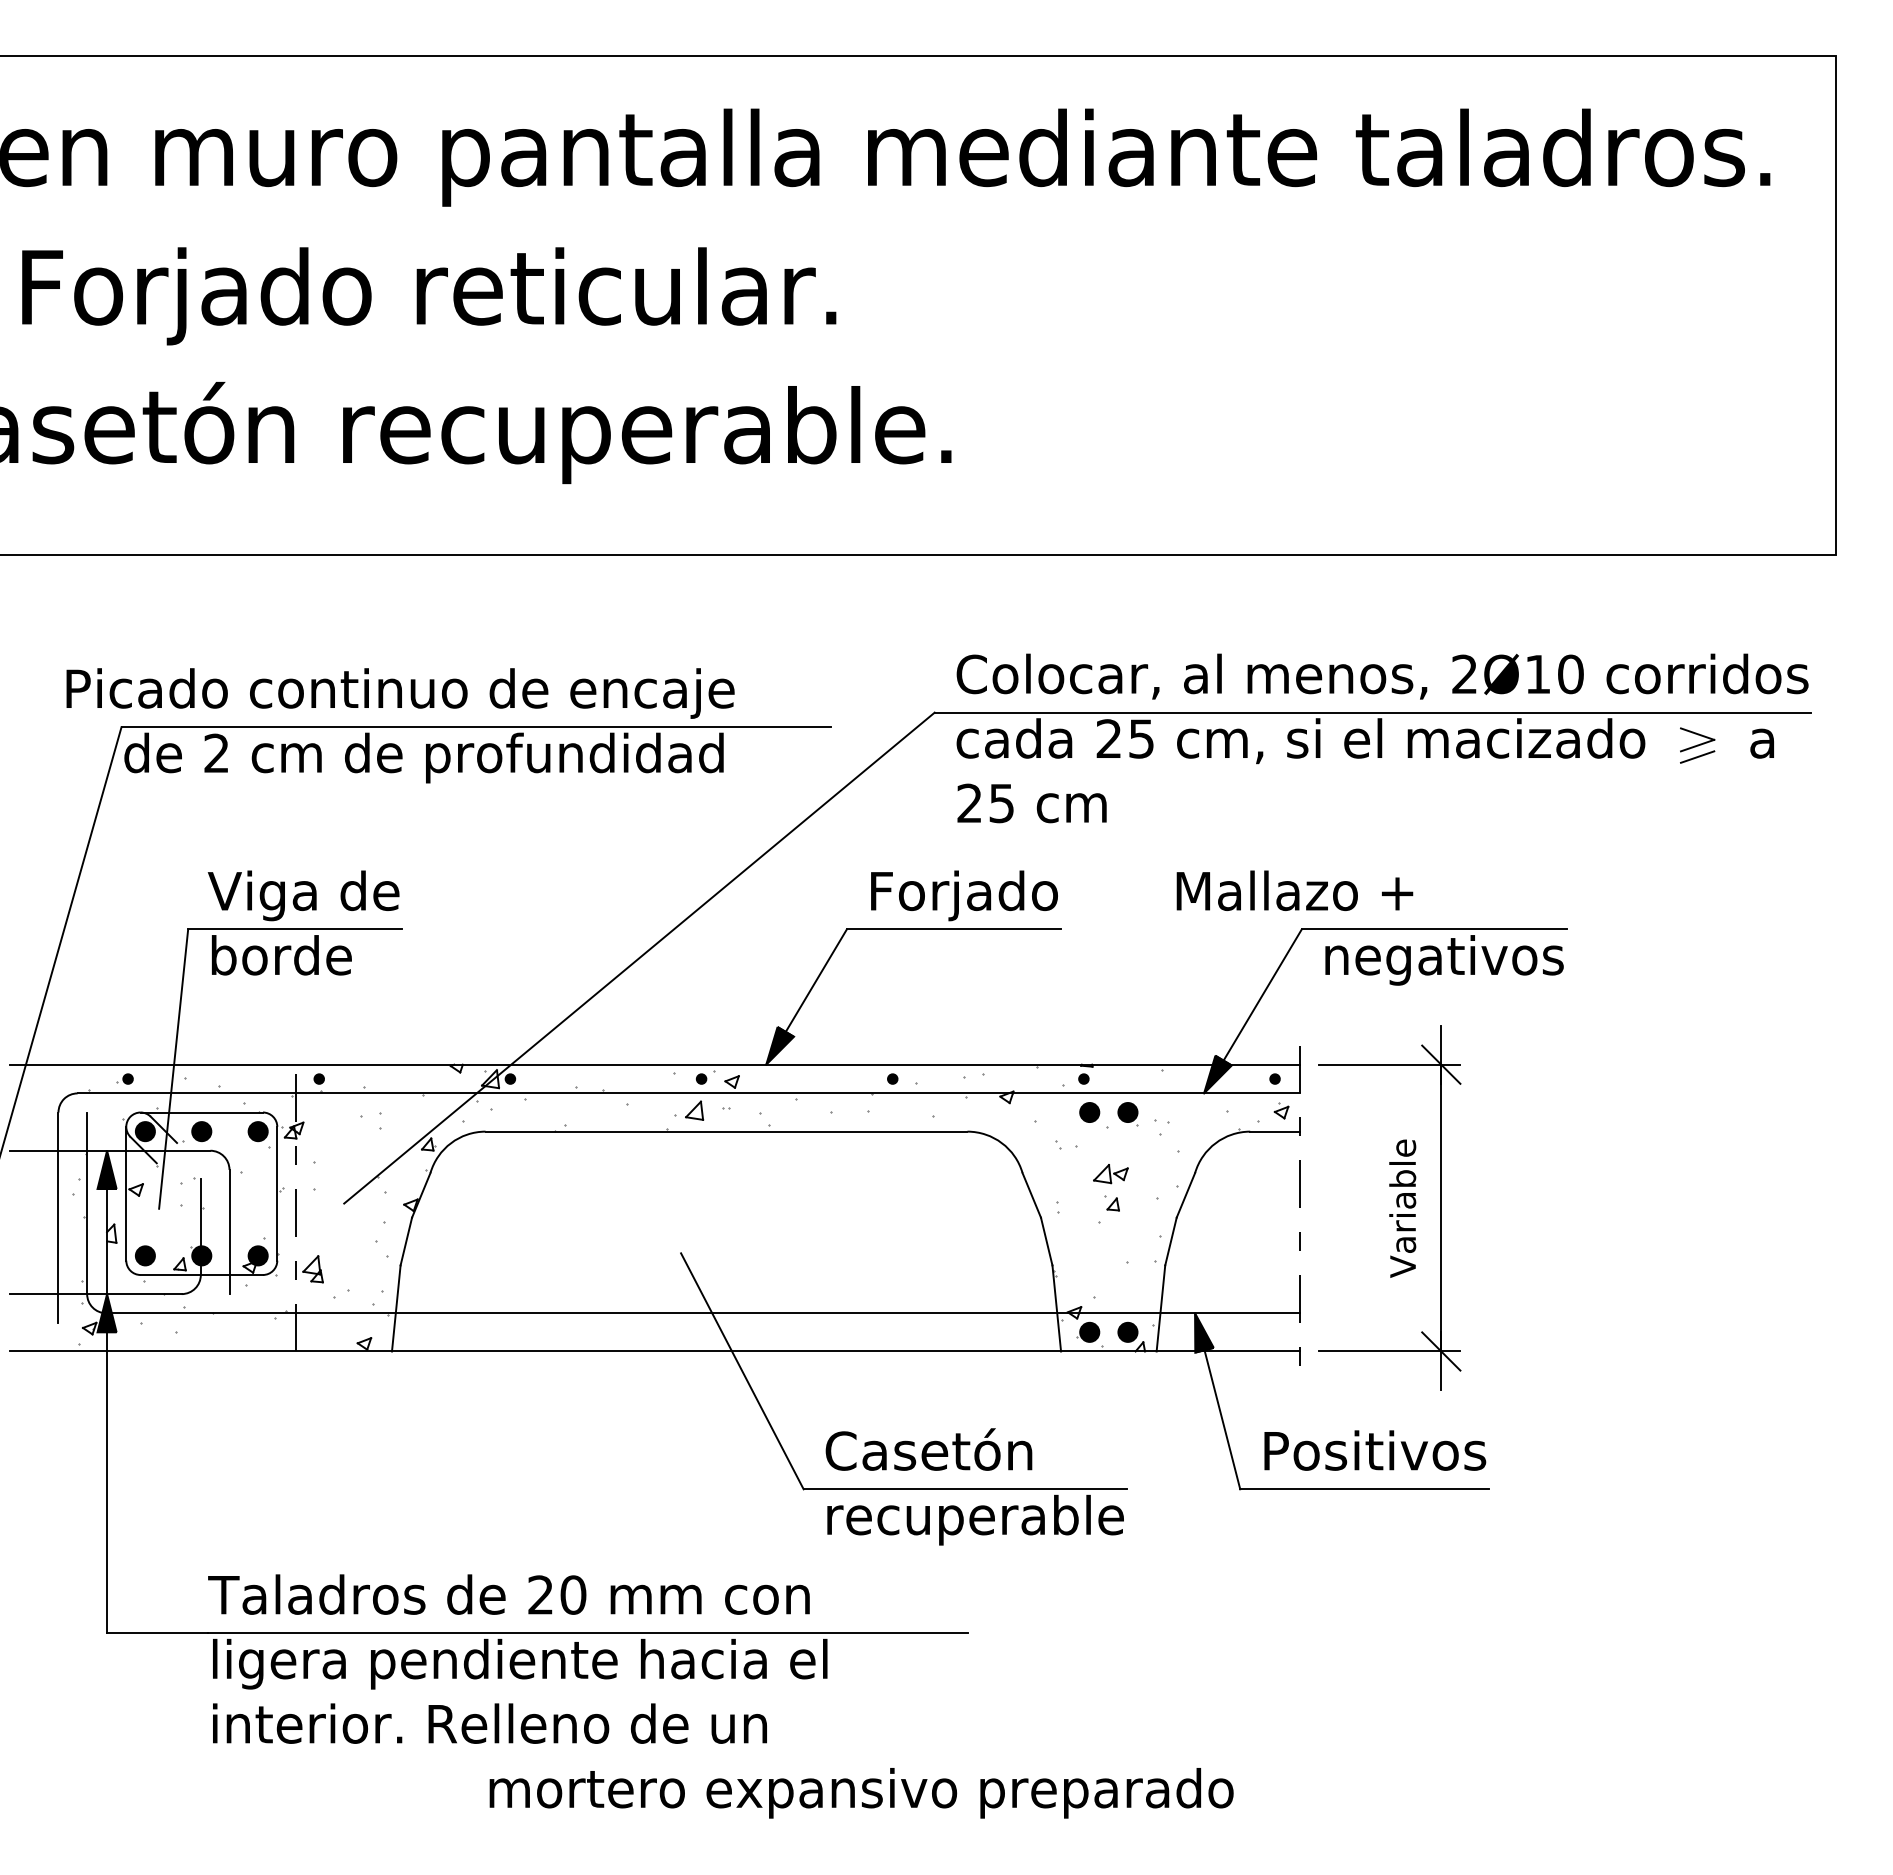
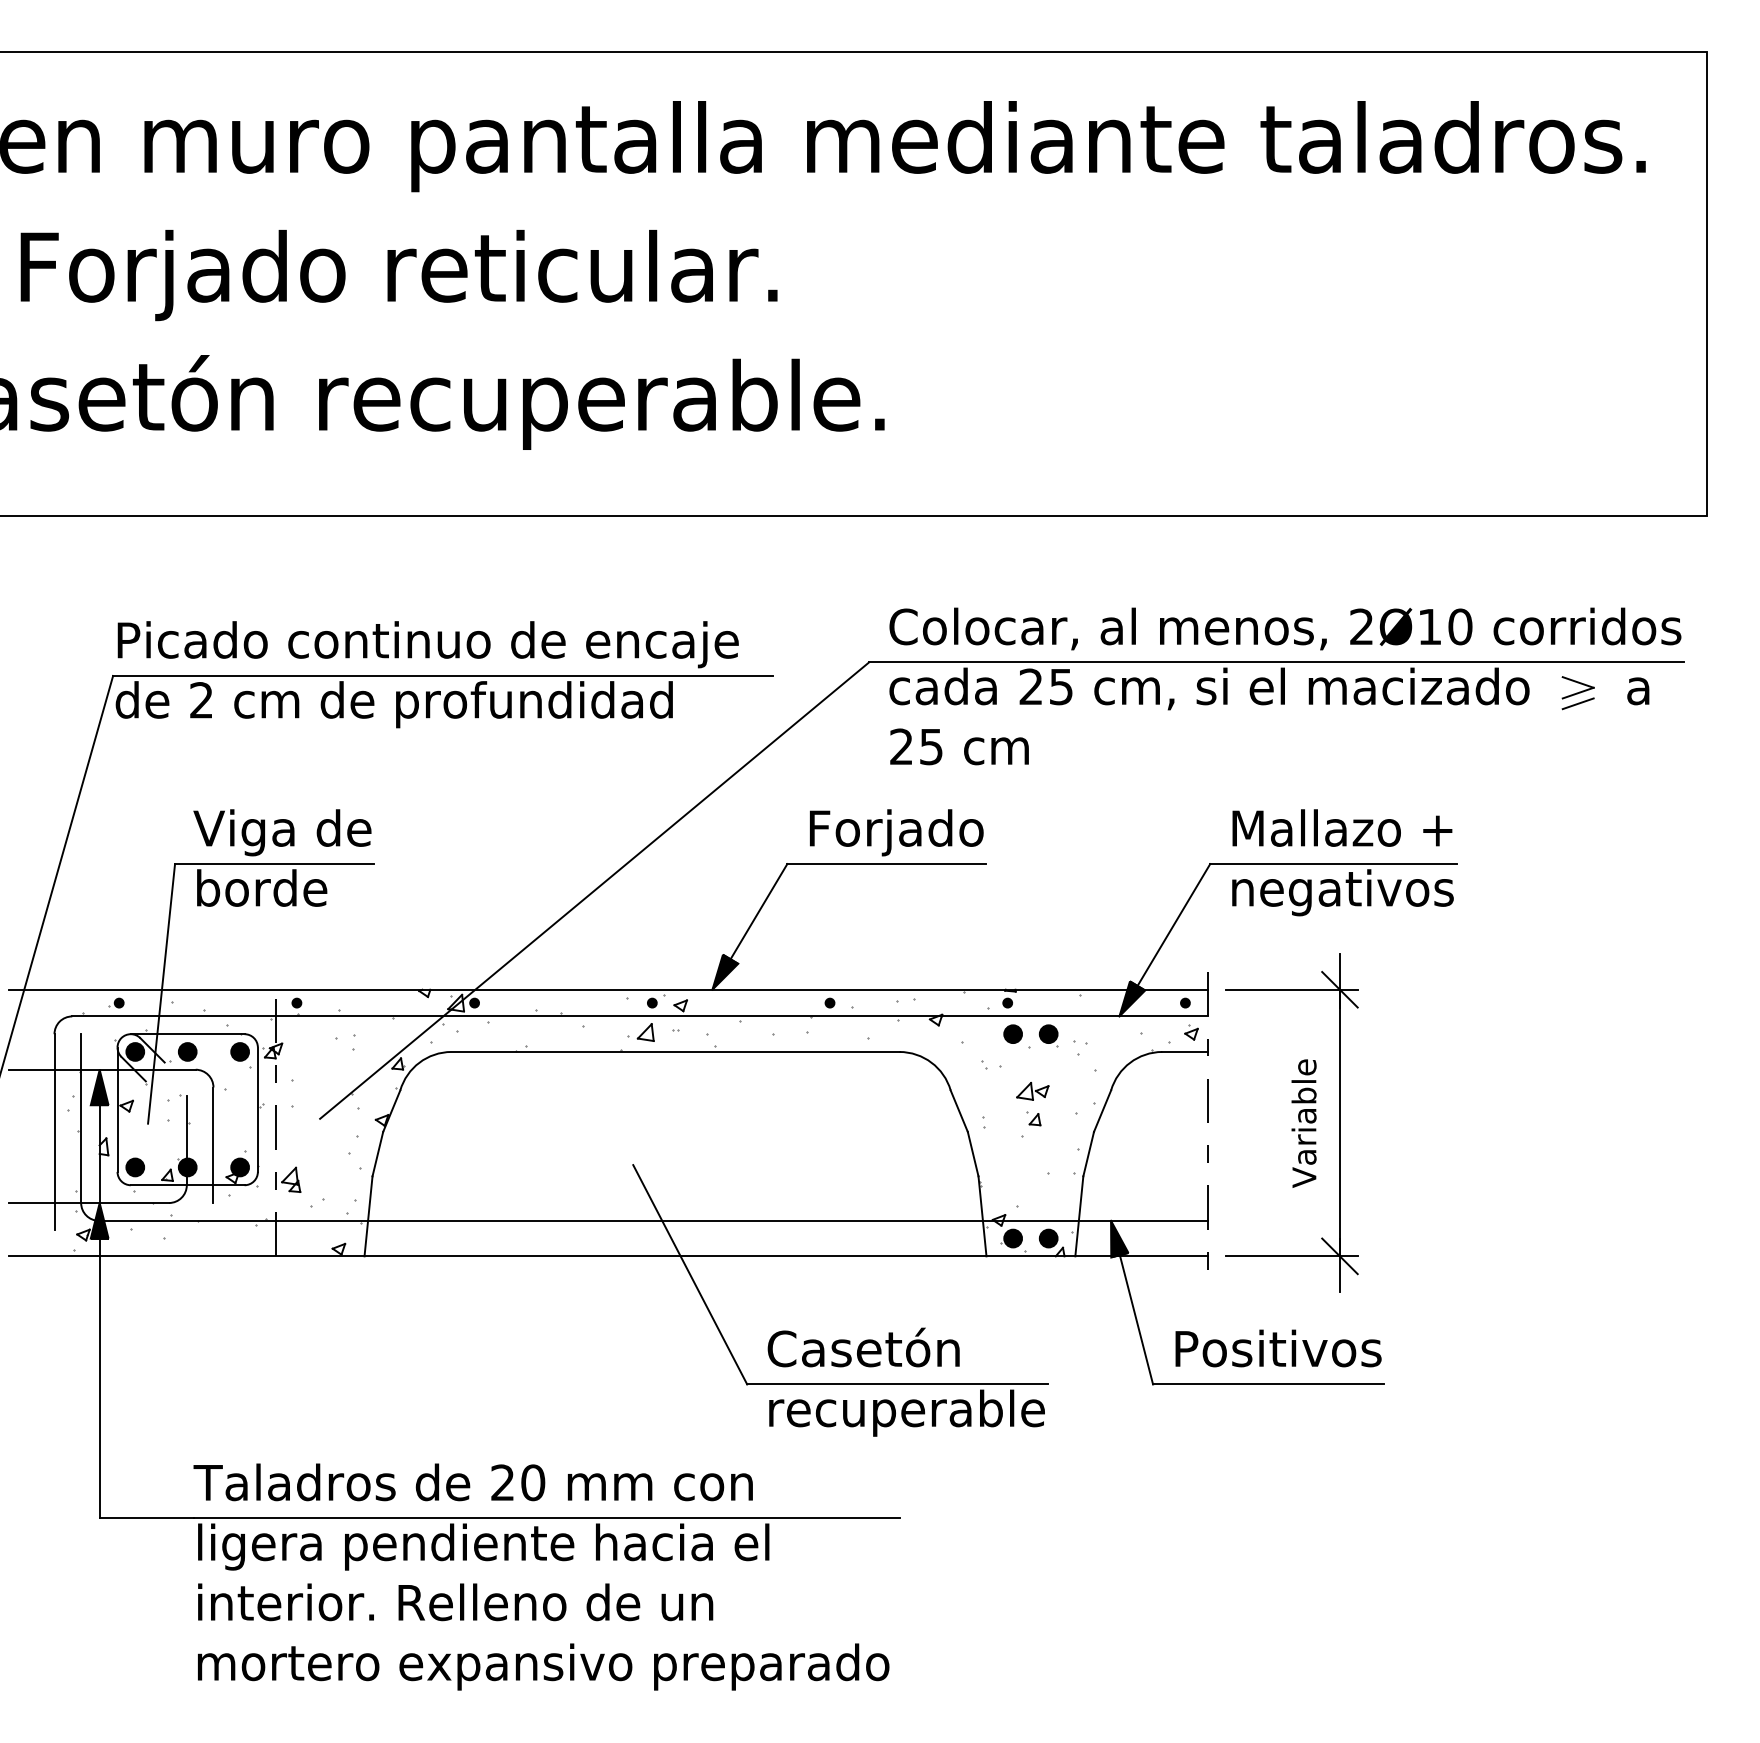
text: (400, 693) -> (428, 644), moved
text: (1294, 890) -> (1342, 827), moved
text: (861, 1793) -> (543, 1667), moved

